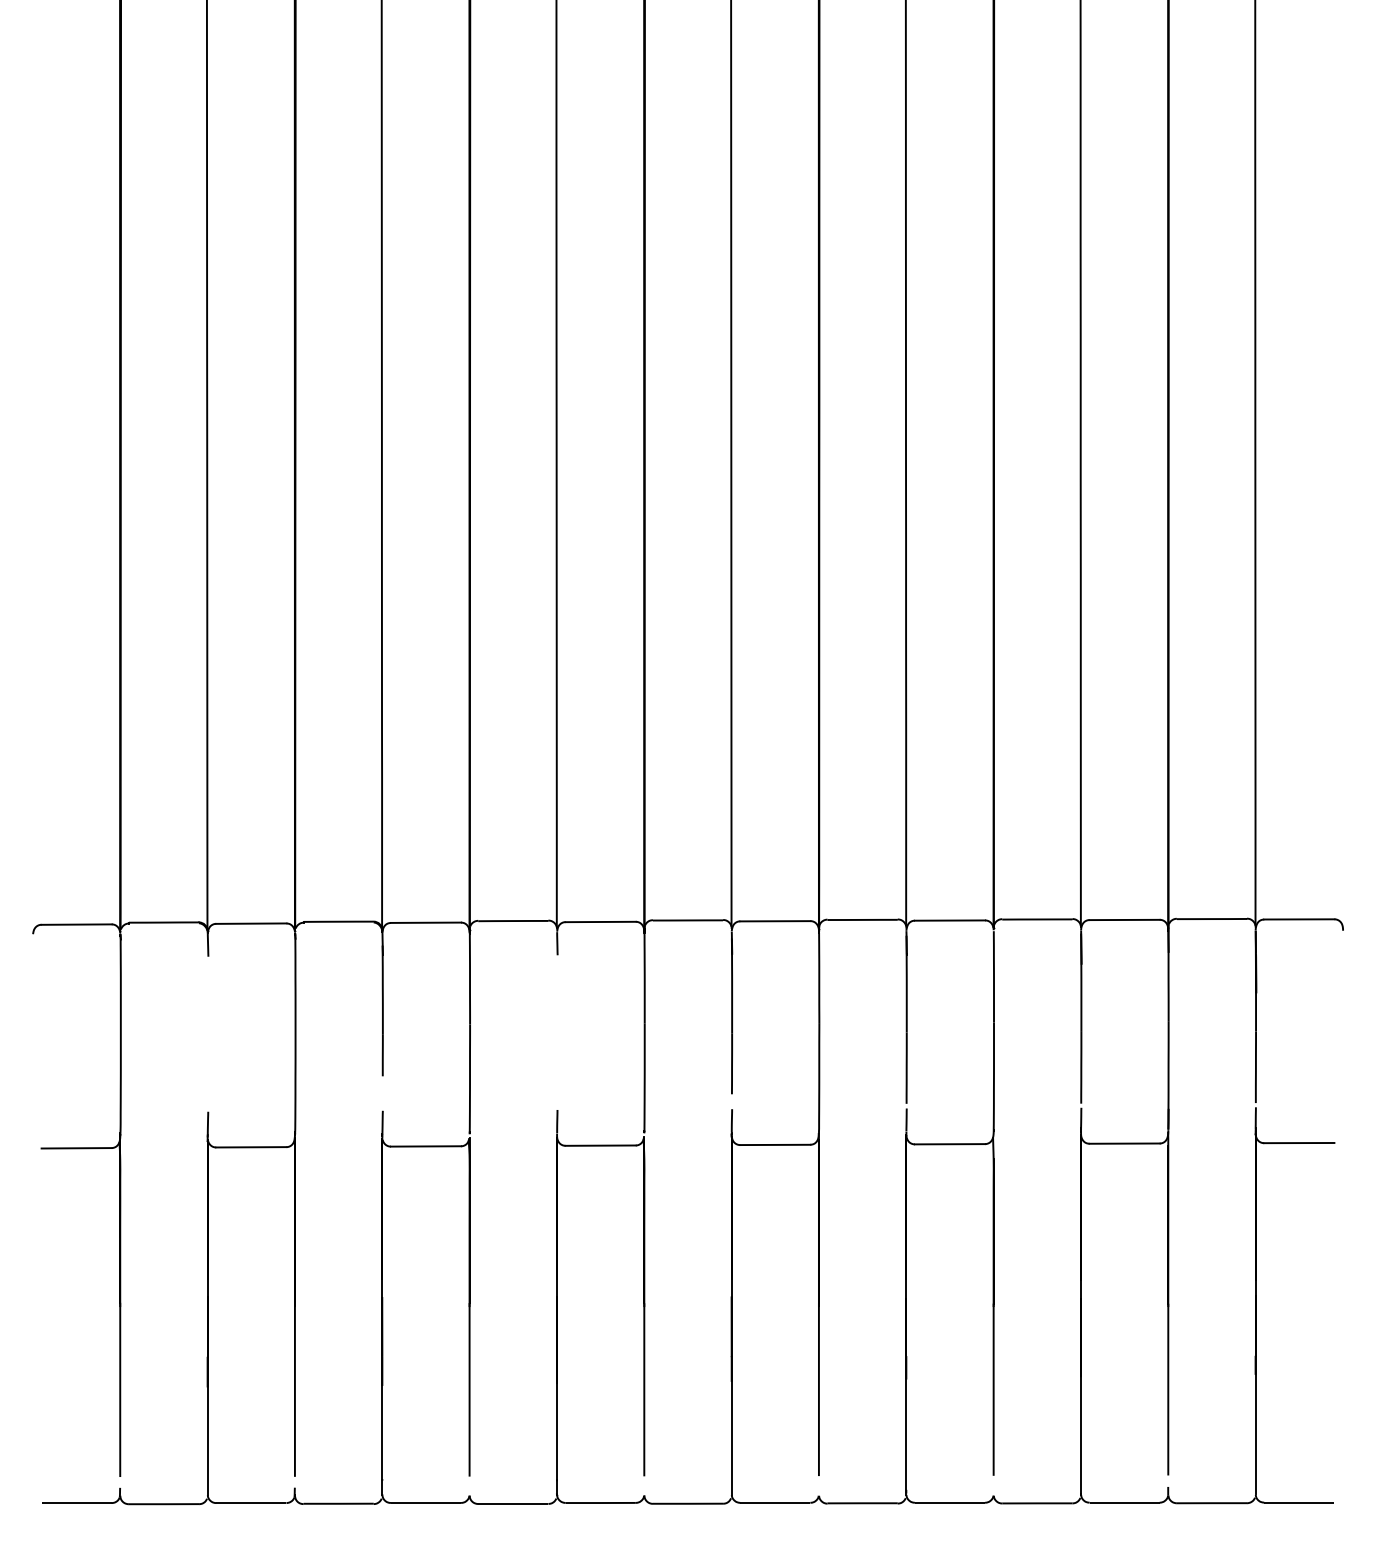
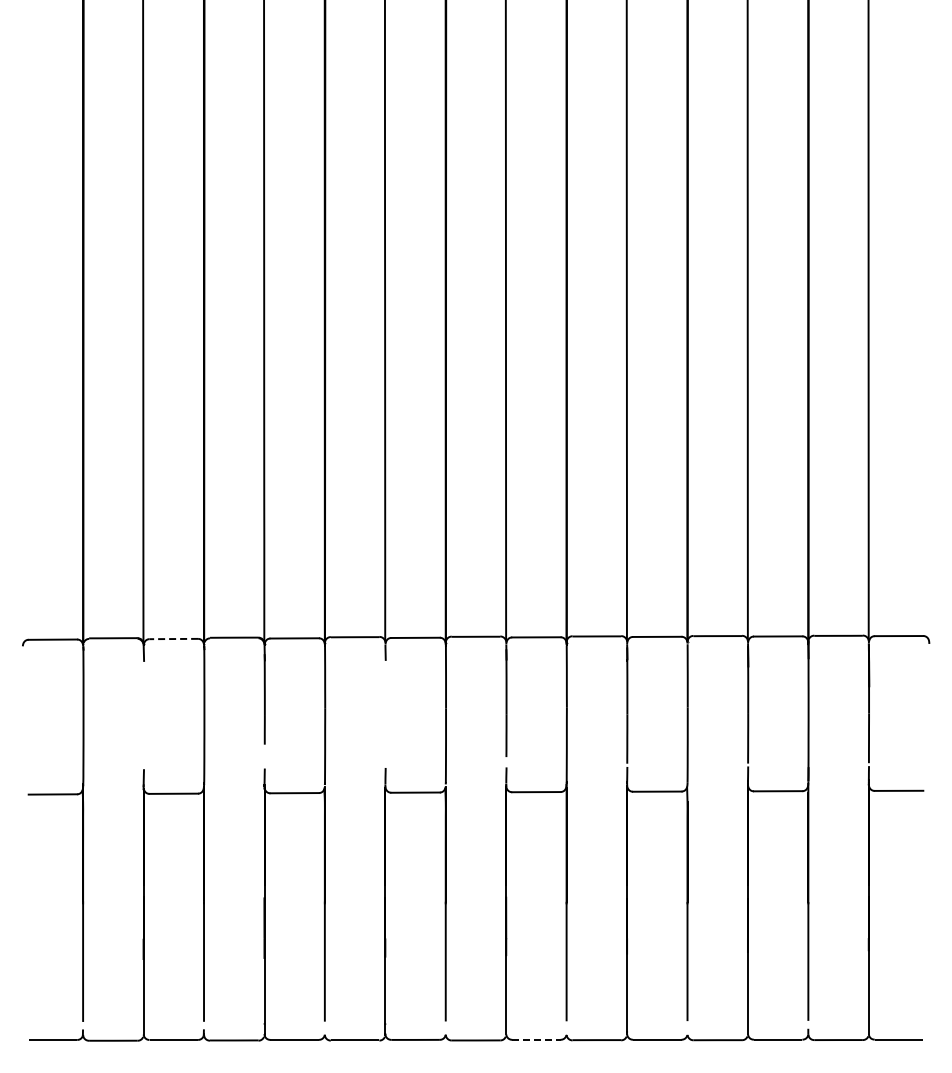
line: (250, 924) -> (173, 639), solid -> dashed
line: (775, 1502) -> (536, 1039), solid -> dashed

